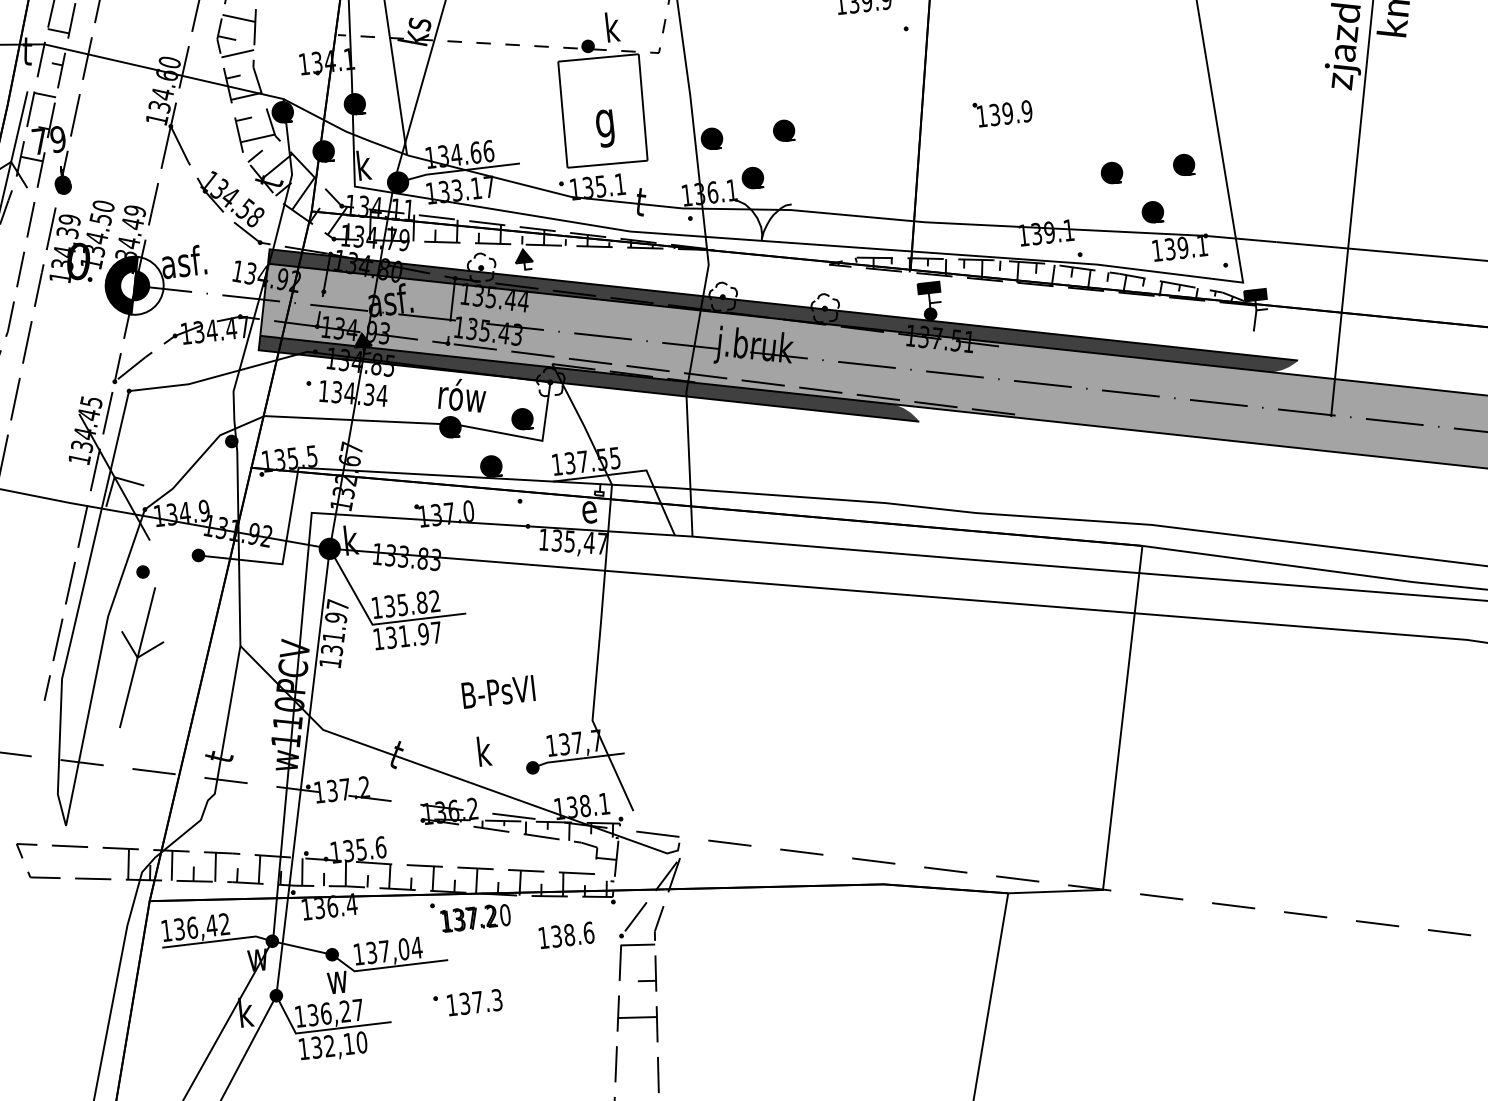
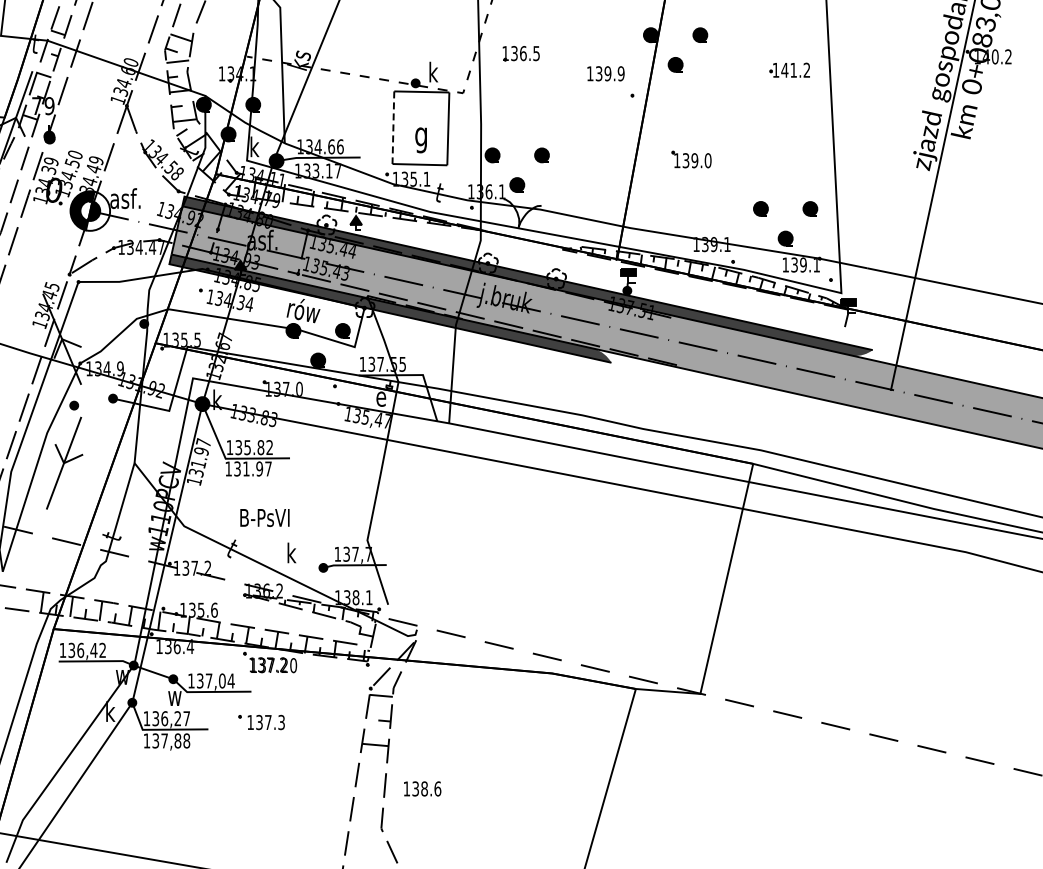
text: (1026, 111) -> (707, 160), 139.9 -> 139.0
line: (563, 115) -> (393, 128), solid -> dashed
text: (497, 691) -> (264, 517), moved
text: (566, 934) -> (422, 788), moved
text: (345, 1043) -> (175, 740), 132,10 -> 137,88

